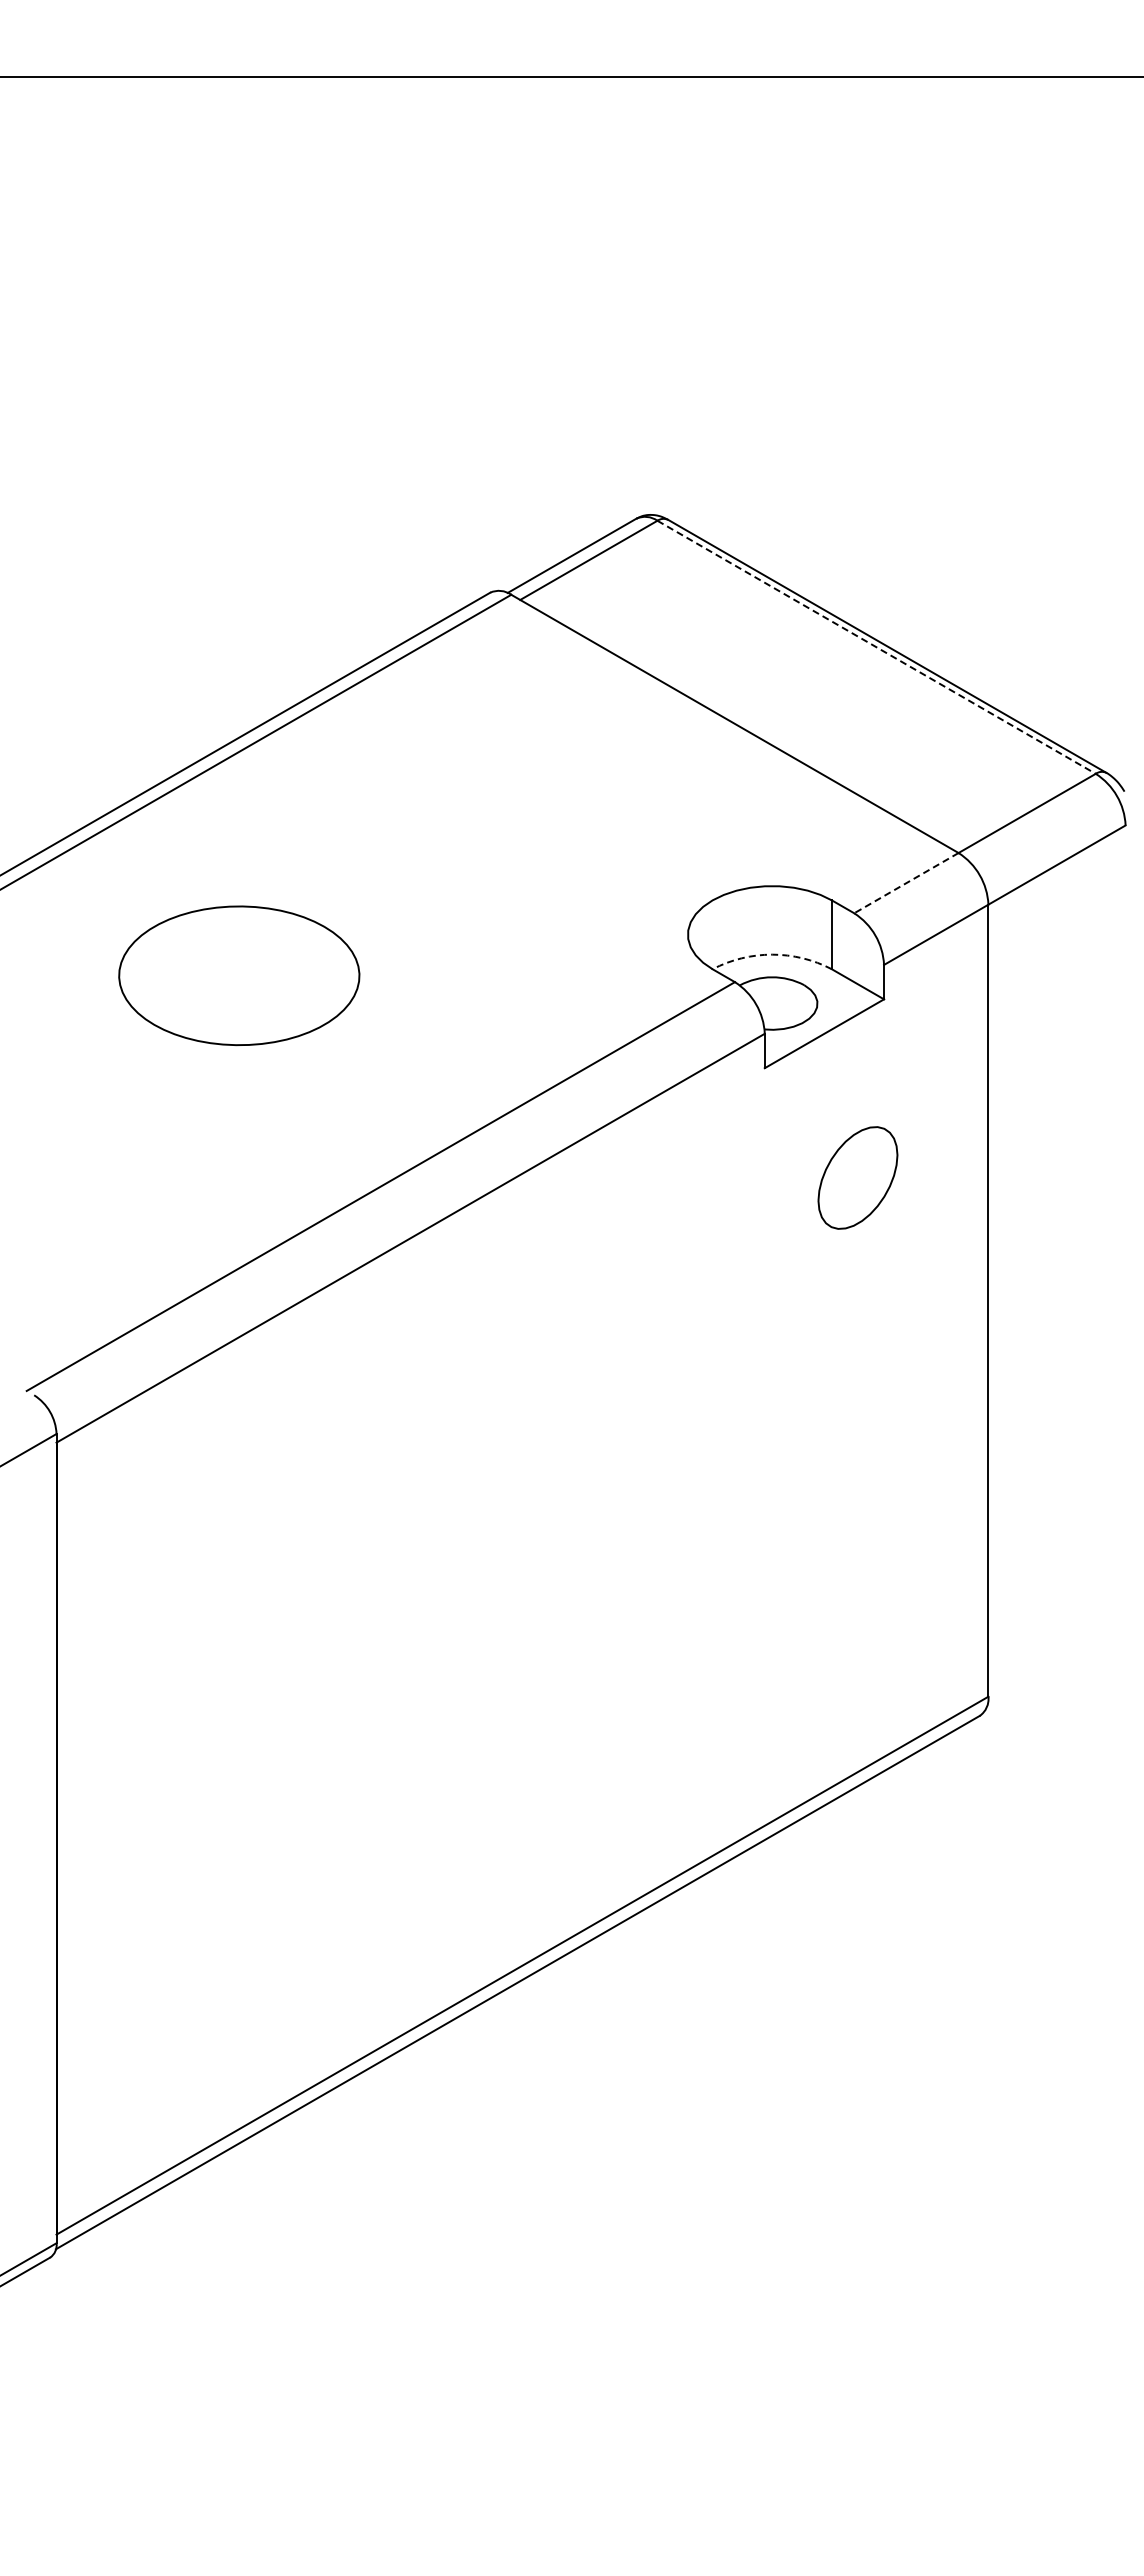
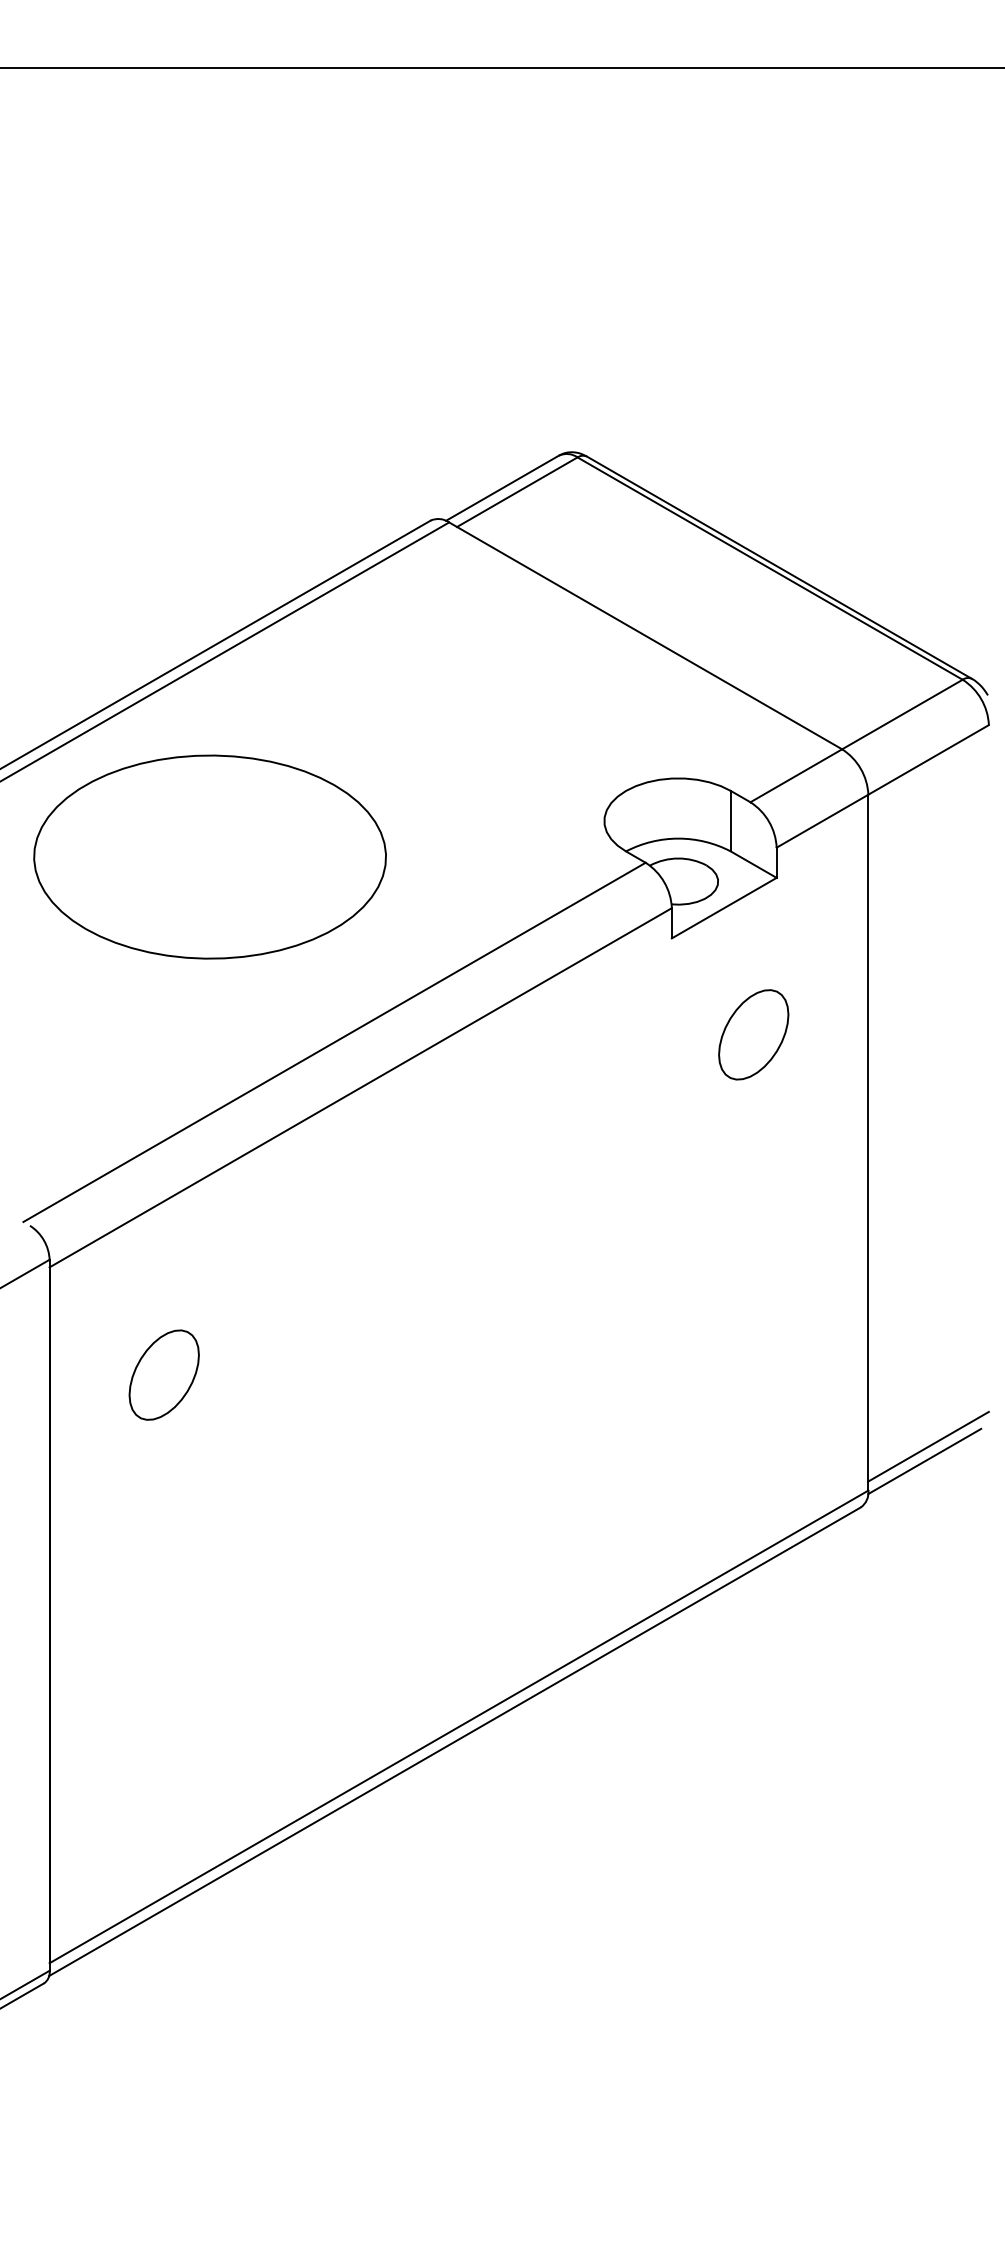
line: (877, 647) -> (770, 568), dashed -> solid
line: (905, 883) -> (795, 776), dashed -> solid
arc: (772, 954) -> (678, 838), dashed -> solid
part: (239, 975) -> (210, 856), size x1.67
part: (186, 1565) -> (163, 1375), added
line: (1056, 1646) -> (928, 1446), added
line: (1052, 1663) -> (924, 1461), added

